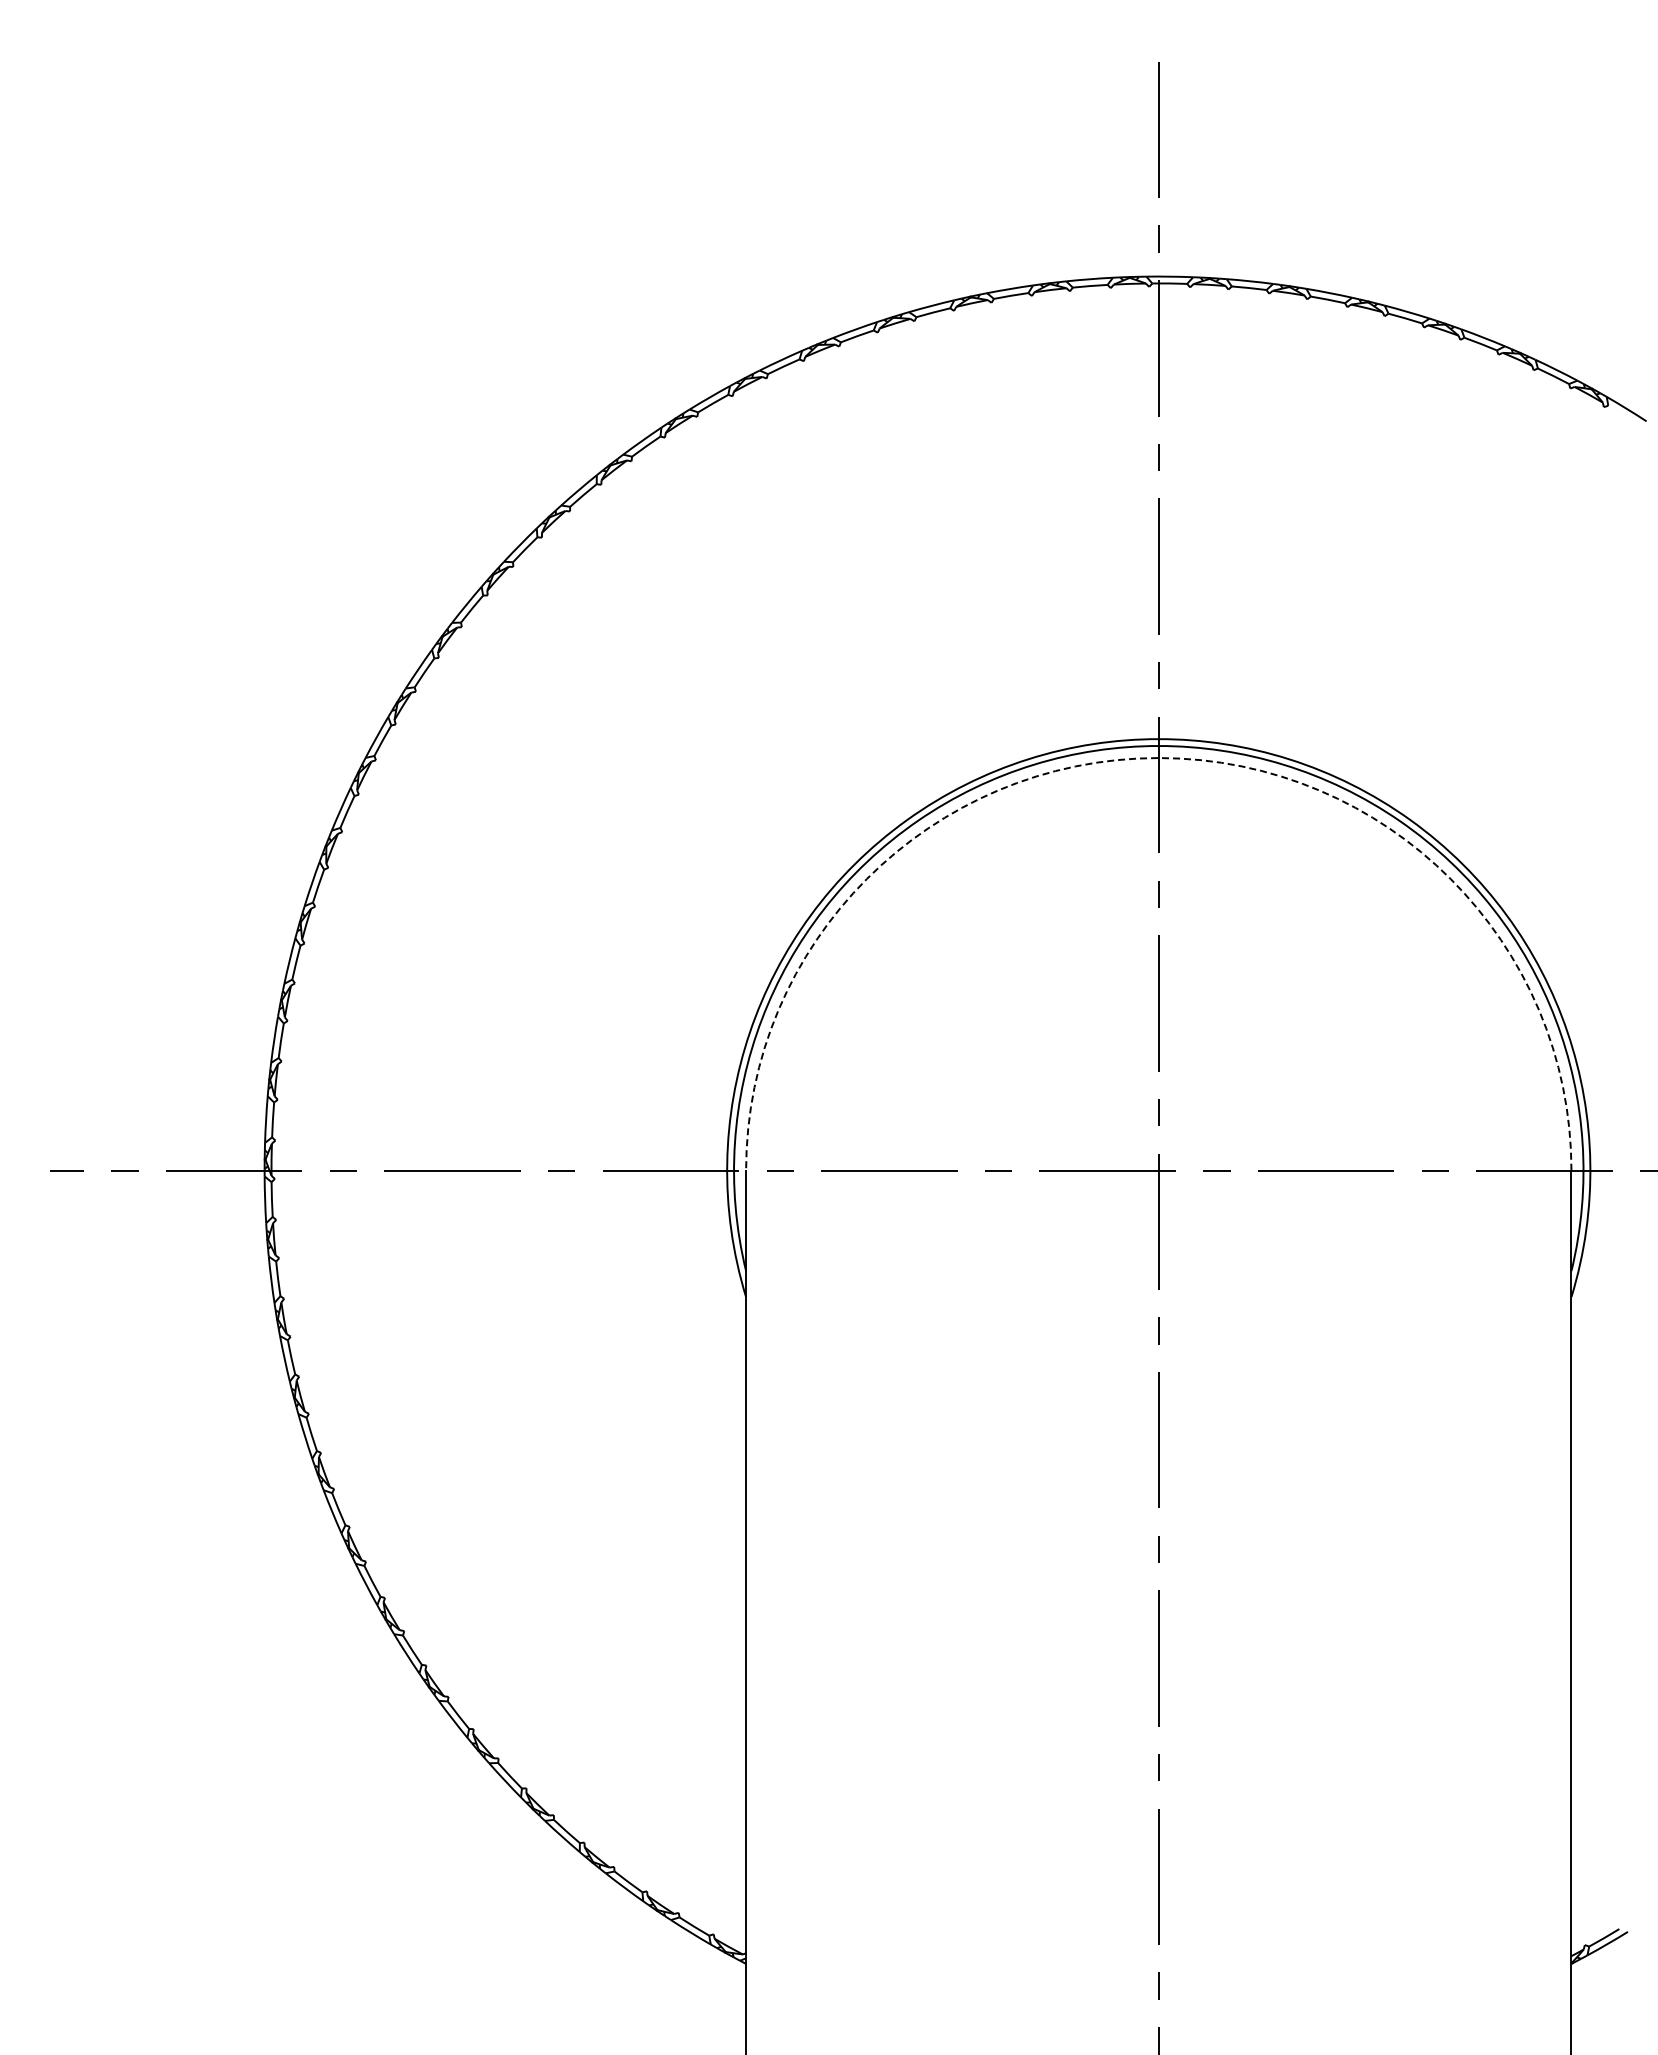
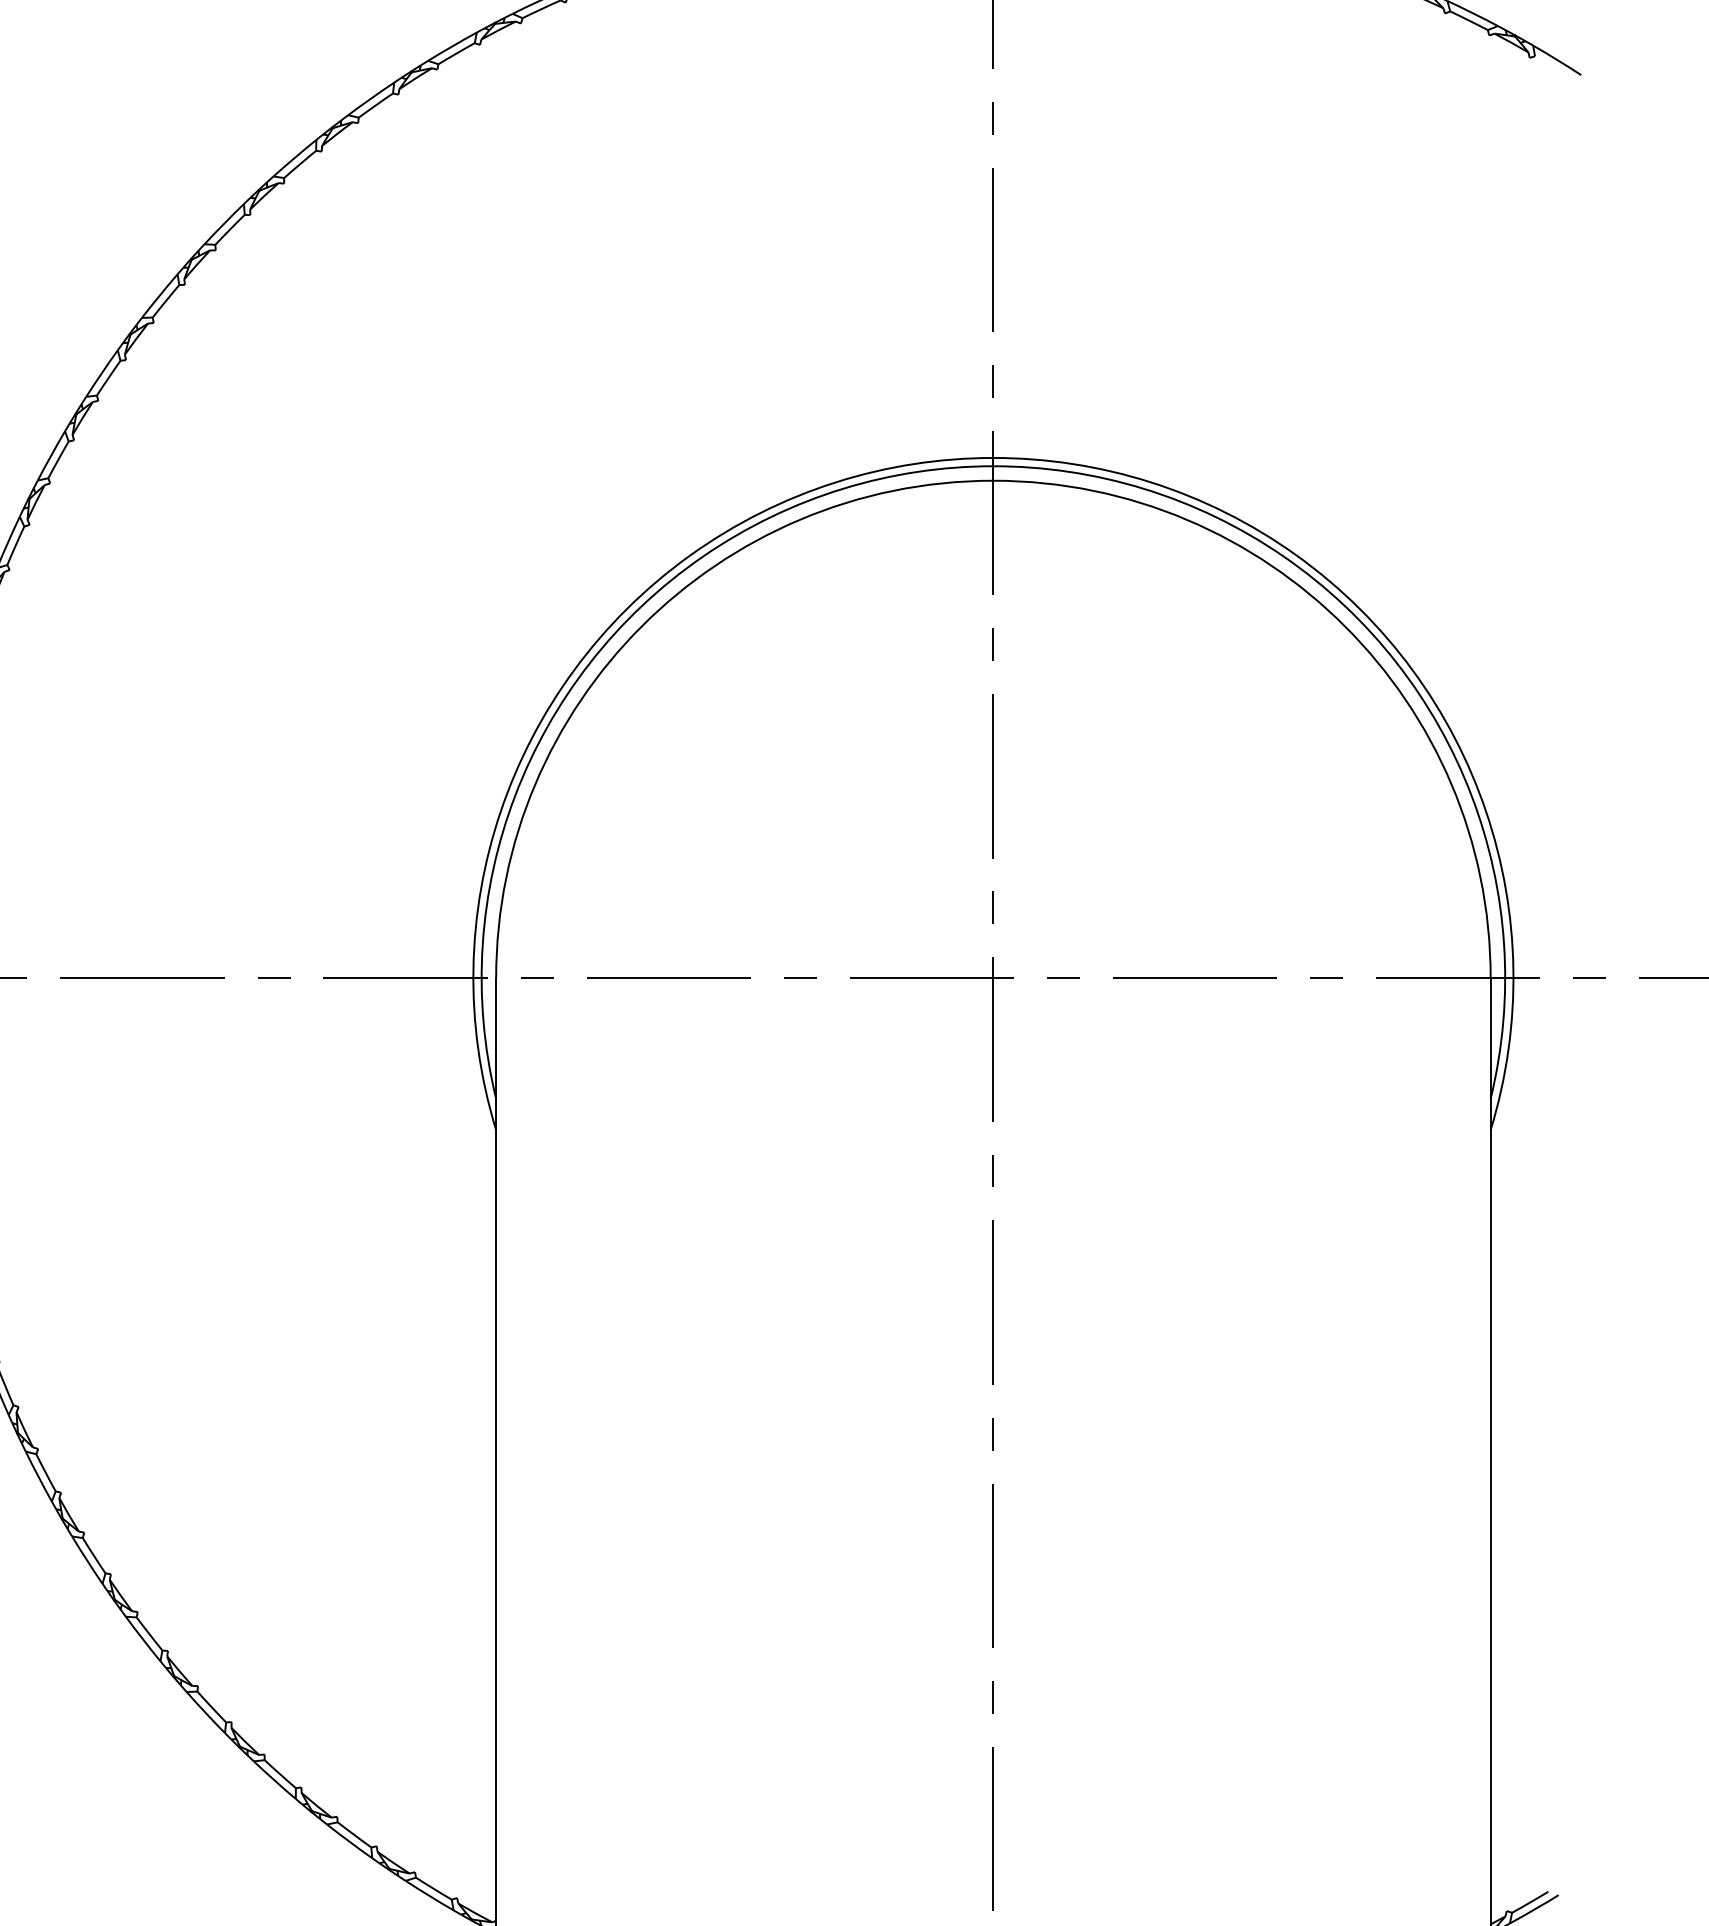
arc: (1158, 758) -> (993, 481), dashed -> solid

